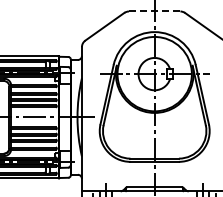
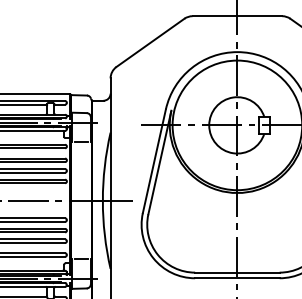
line: (154, 11) -> (237, 16), dashed -> solid

